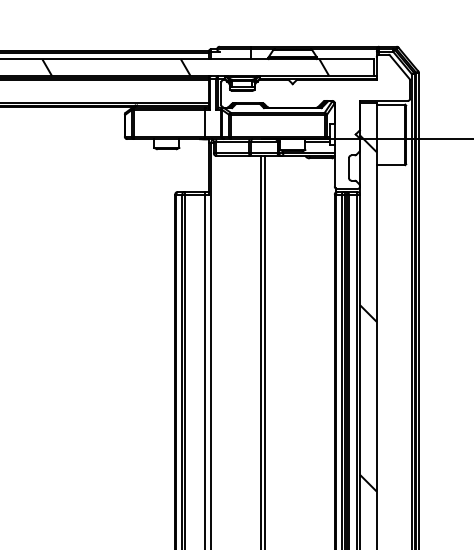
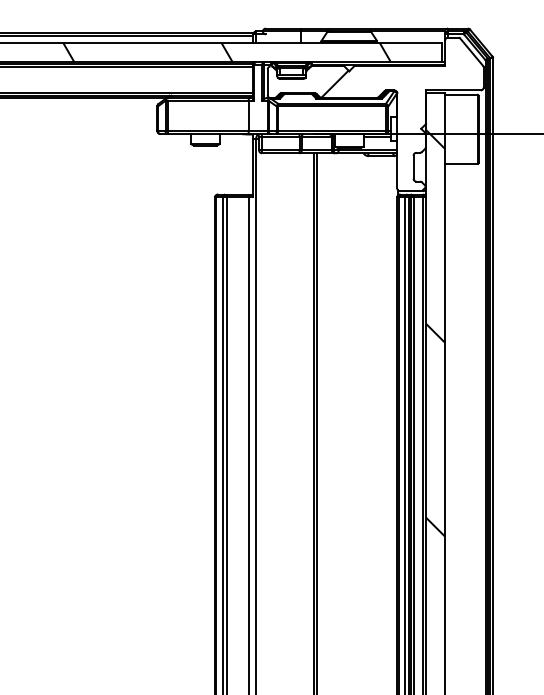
hatch: (313, 135) -> (373, 130), added

